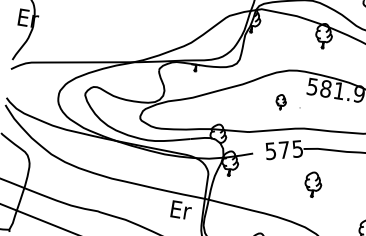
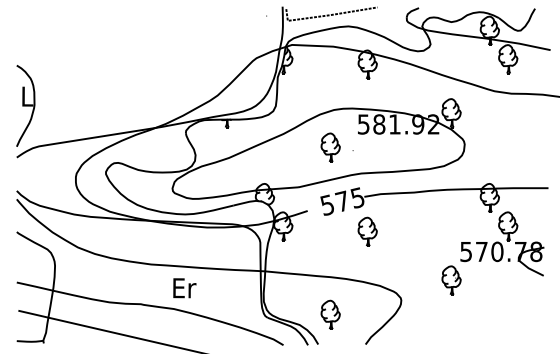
text: (28, 18) -> (27, 96), Er -> L
part: (281, 102) -> (330, 147), size x1.67
part: (313, 184) -> (367, 231), moved
text: (181, 210) -> (184, 288), moved

